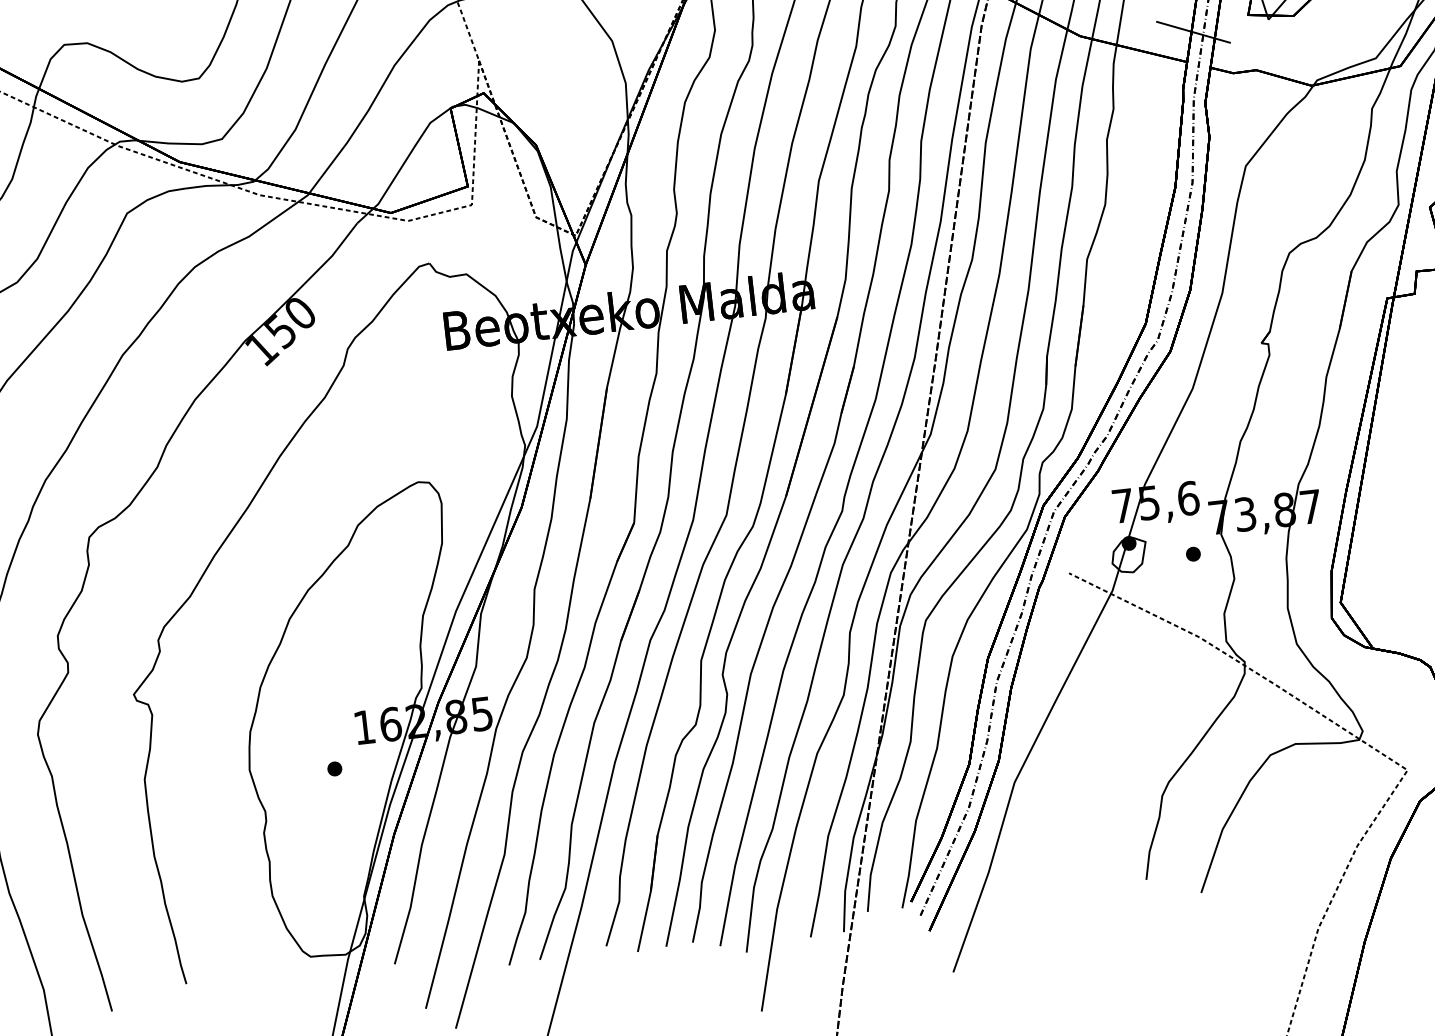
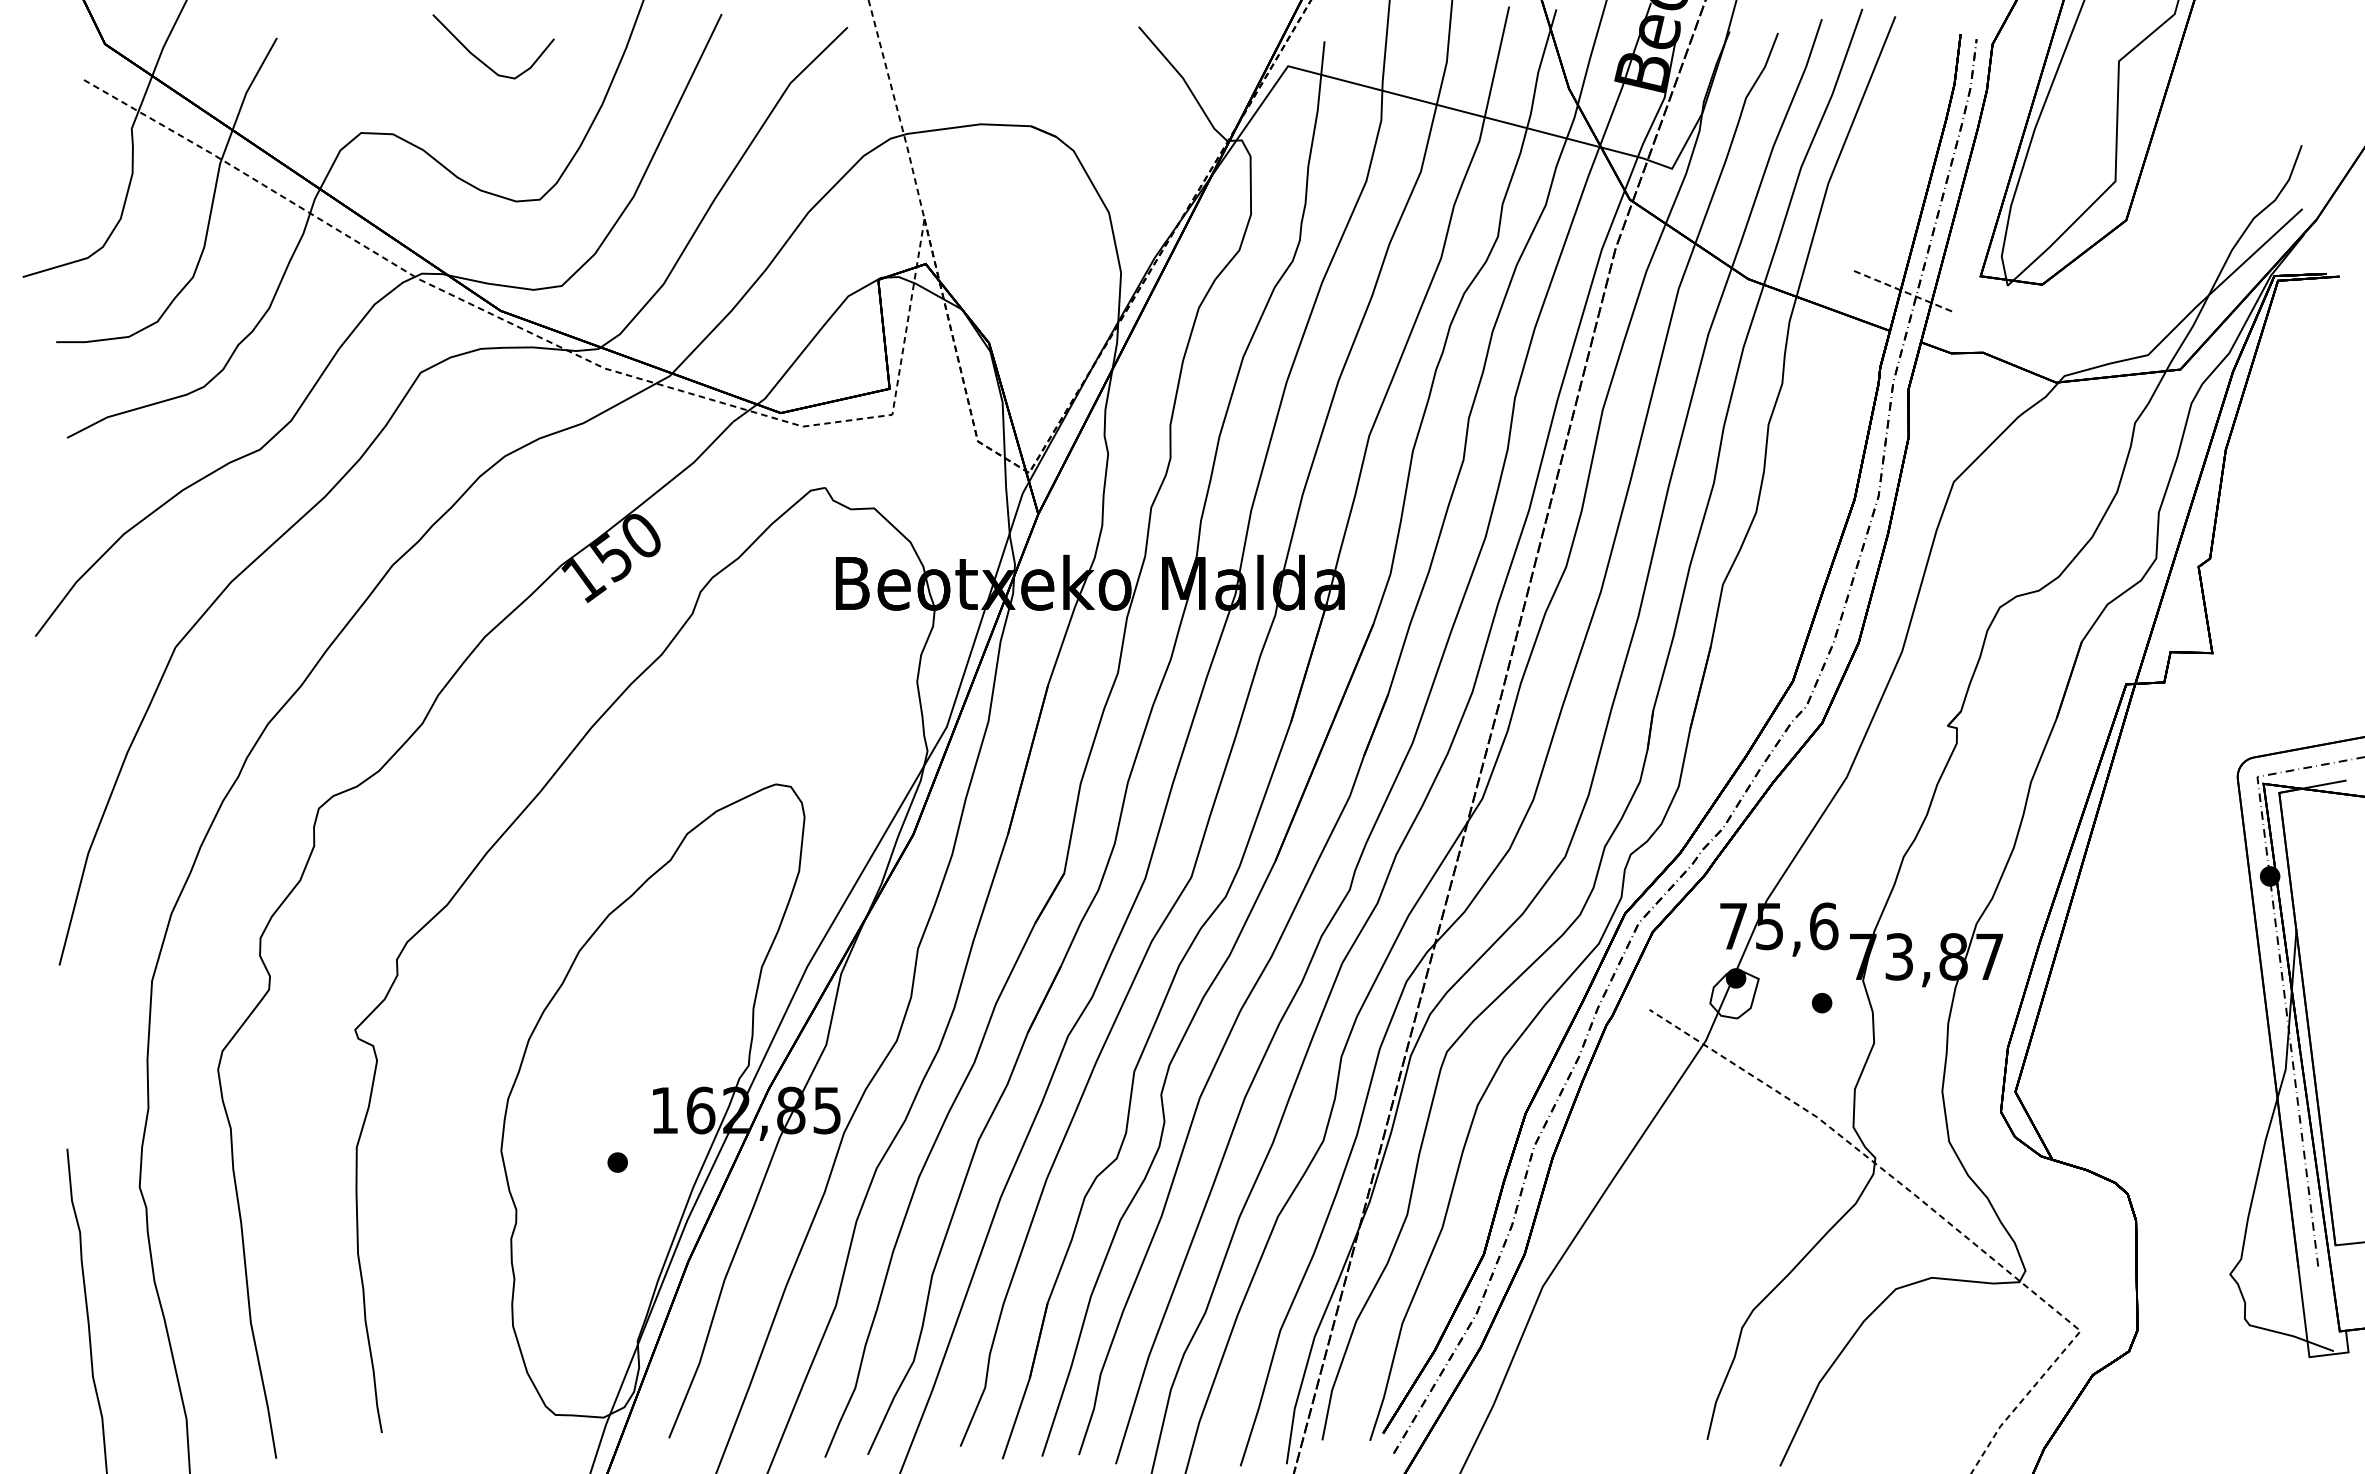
line: (1194, 32) -> (1904, 291), solid -> dashed

